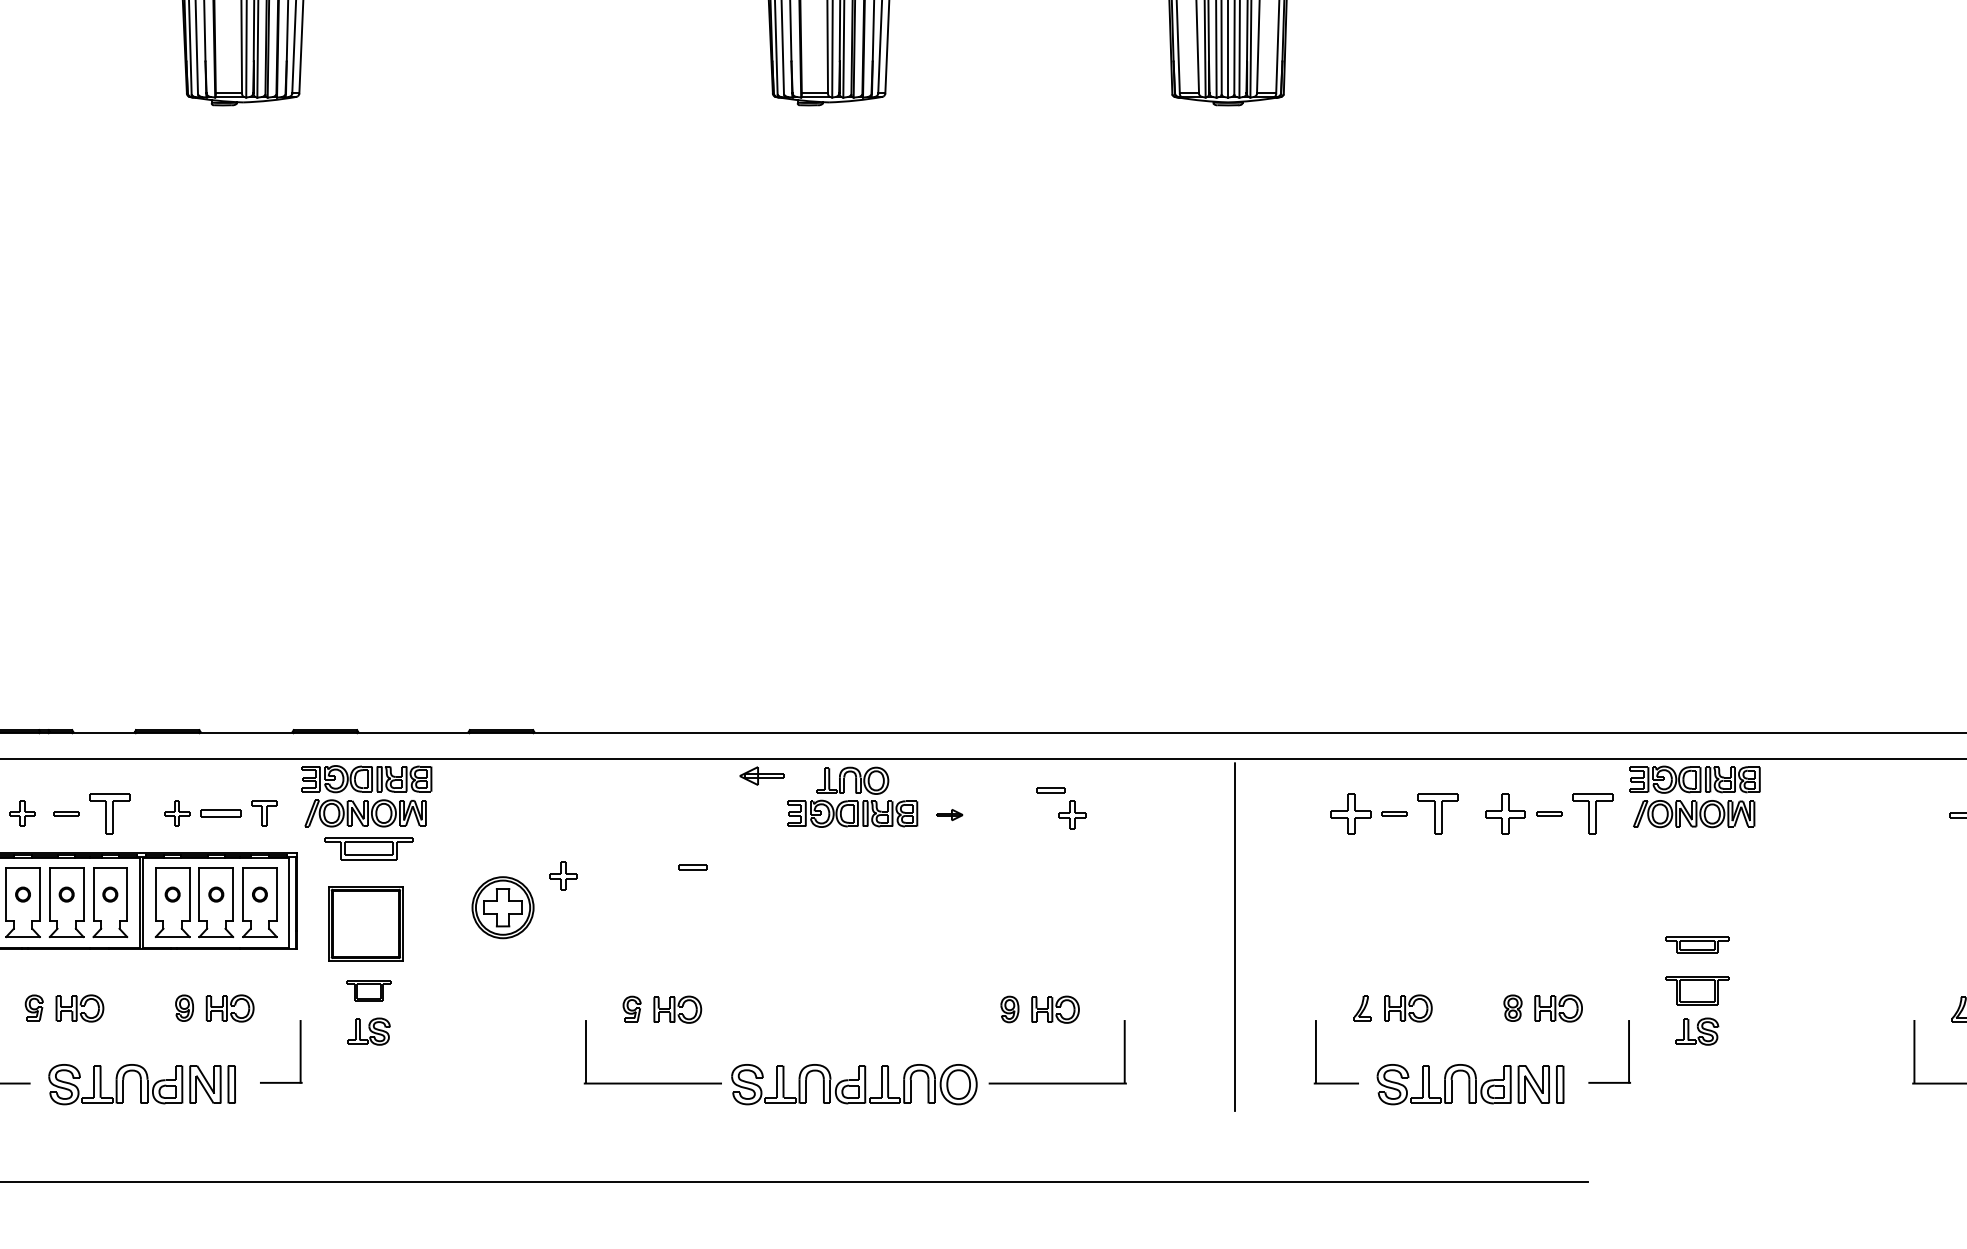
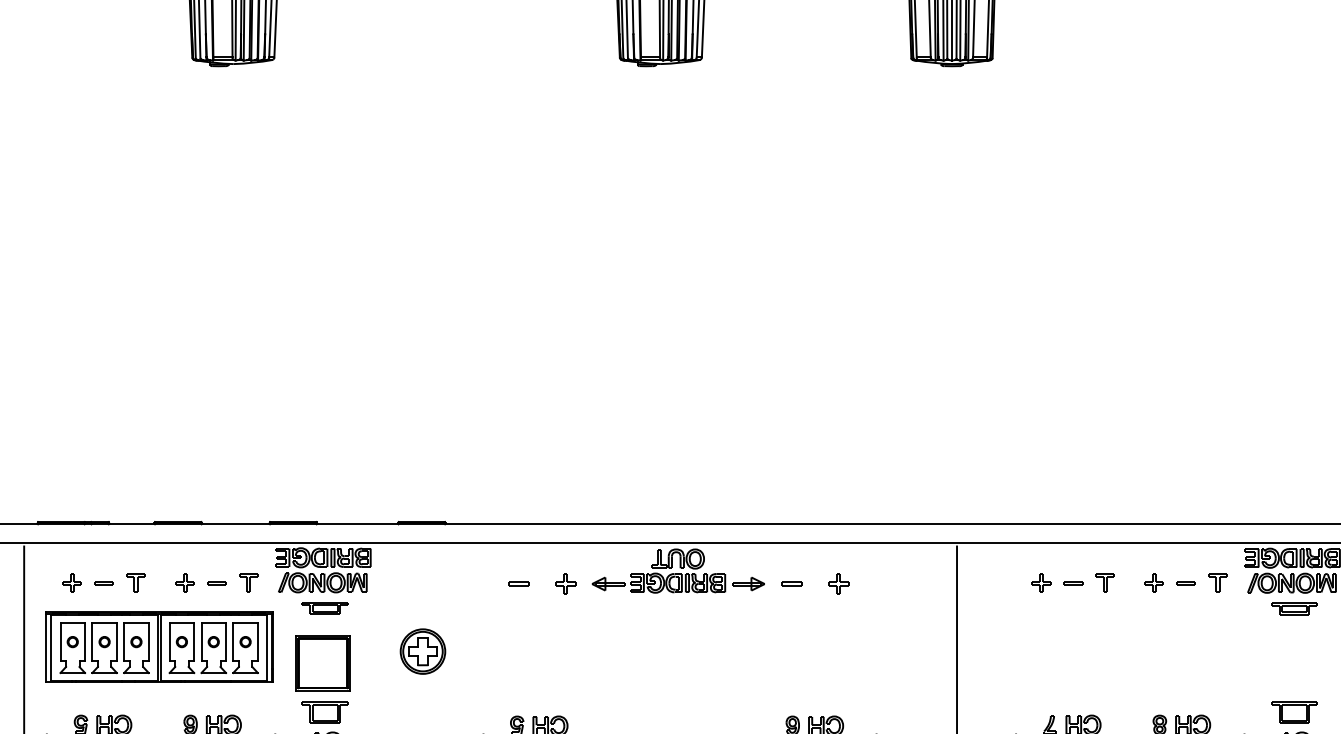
part: (761, 775) -> (607, 583), moved
part: (1050, 790) -> (791, 584), moved
part: (109, 813) -> (135, 582), size x0.62
part: (220, 813) -> (216, 582), size x0.62
part: (1350, 813) -> (1041, 582), size x0.62
part: (1438, 813) -> (1105, 582), size x0.62
part: (1505, 813) -> (1154, 582), size x0.62
part: (1592, 813) -> (1217, 582), size x0.62
part: (949, 814) -> (748, 583), size x1.67
part: (368, 848) -> (324, 608), size x0.71
part: (692, 867) -> (518, 584), moved
part: (563, 875) -> (565, 583), moved
part: (1697, 944) -> (1294, 608), moved
part: (368, 990) -> (324, 712), size x1.43

